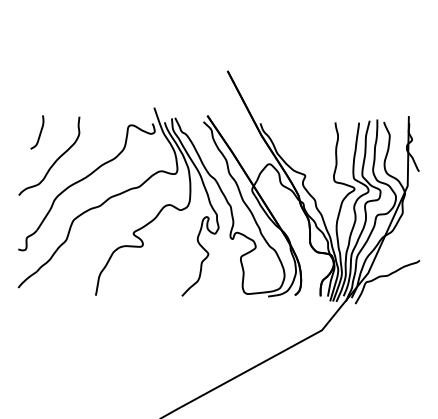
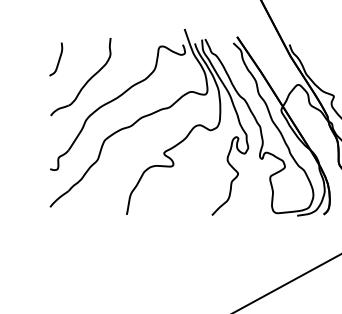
curve: (39, 132) -> (58, 59), moved

